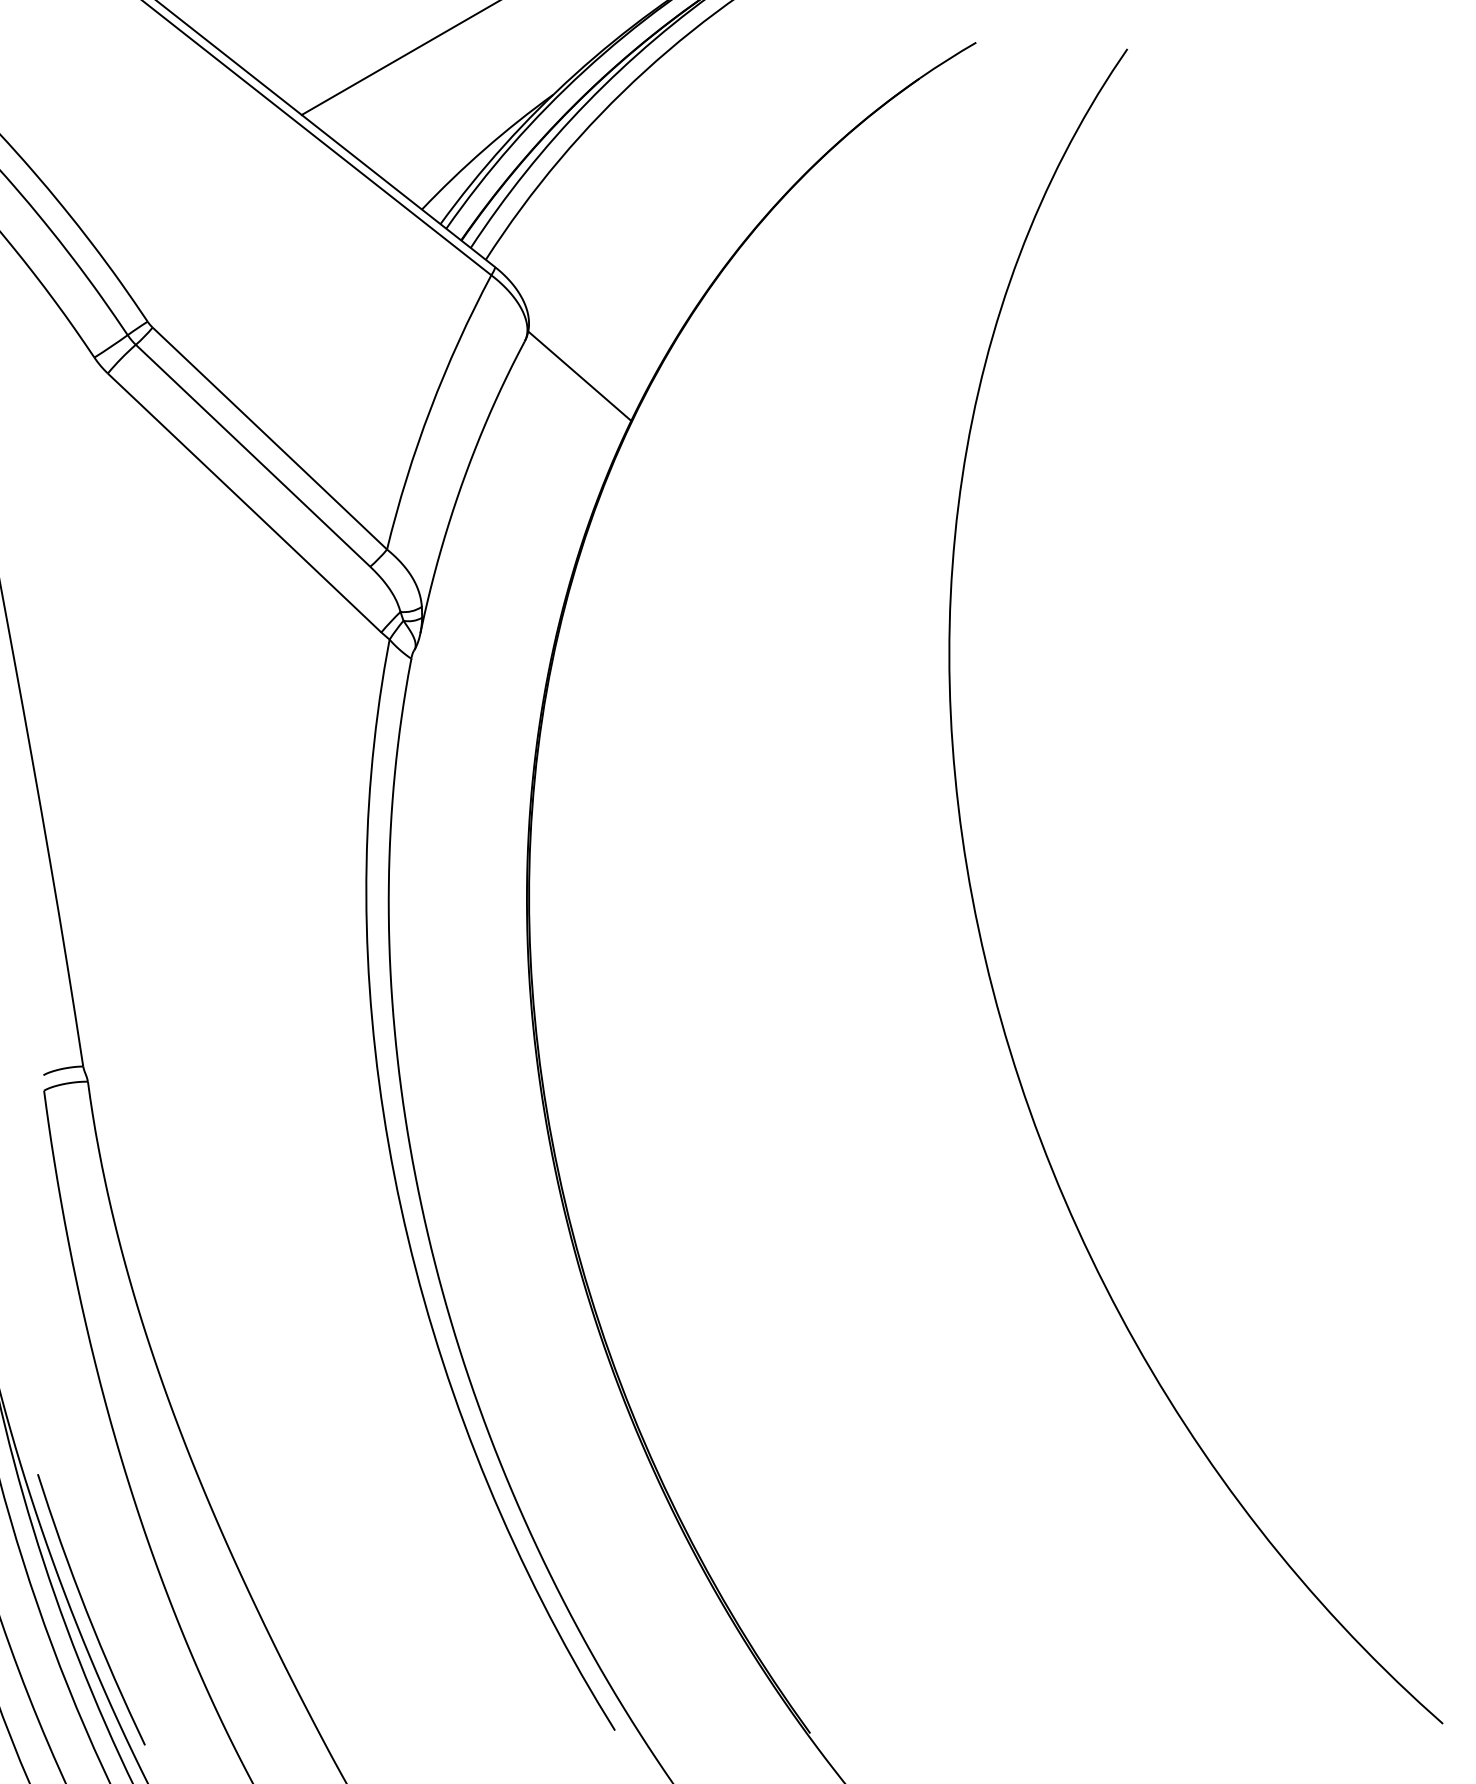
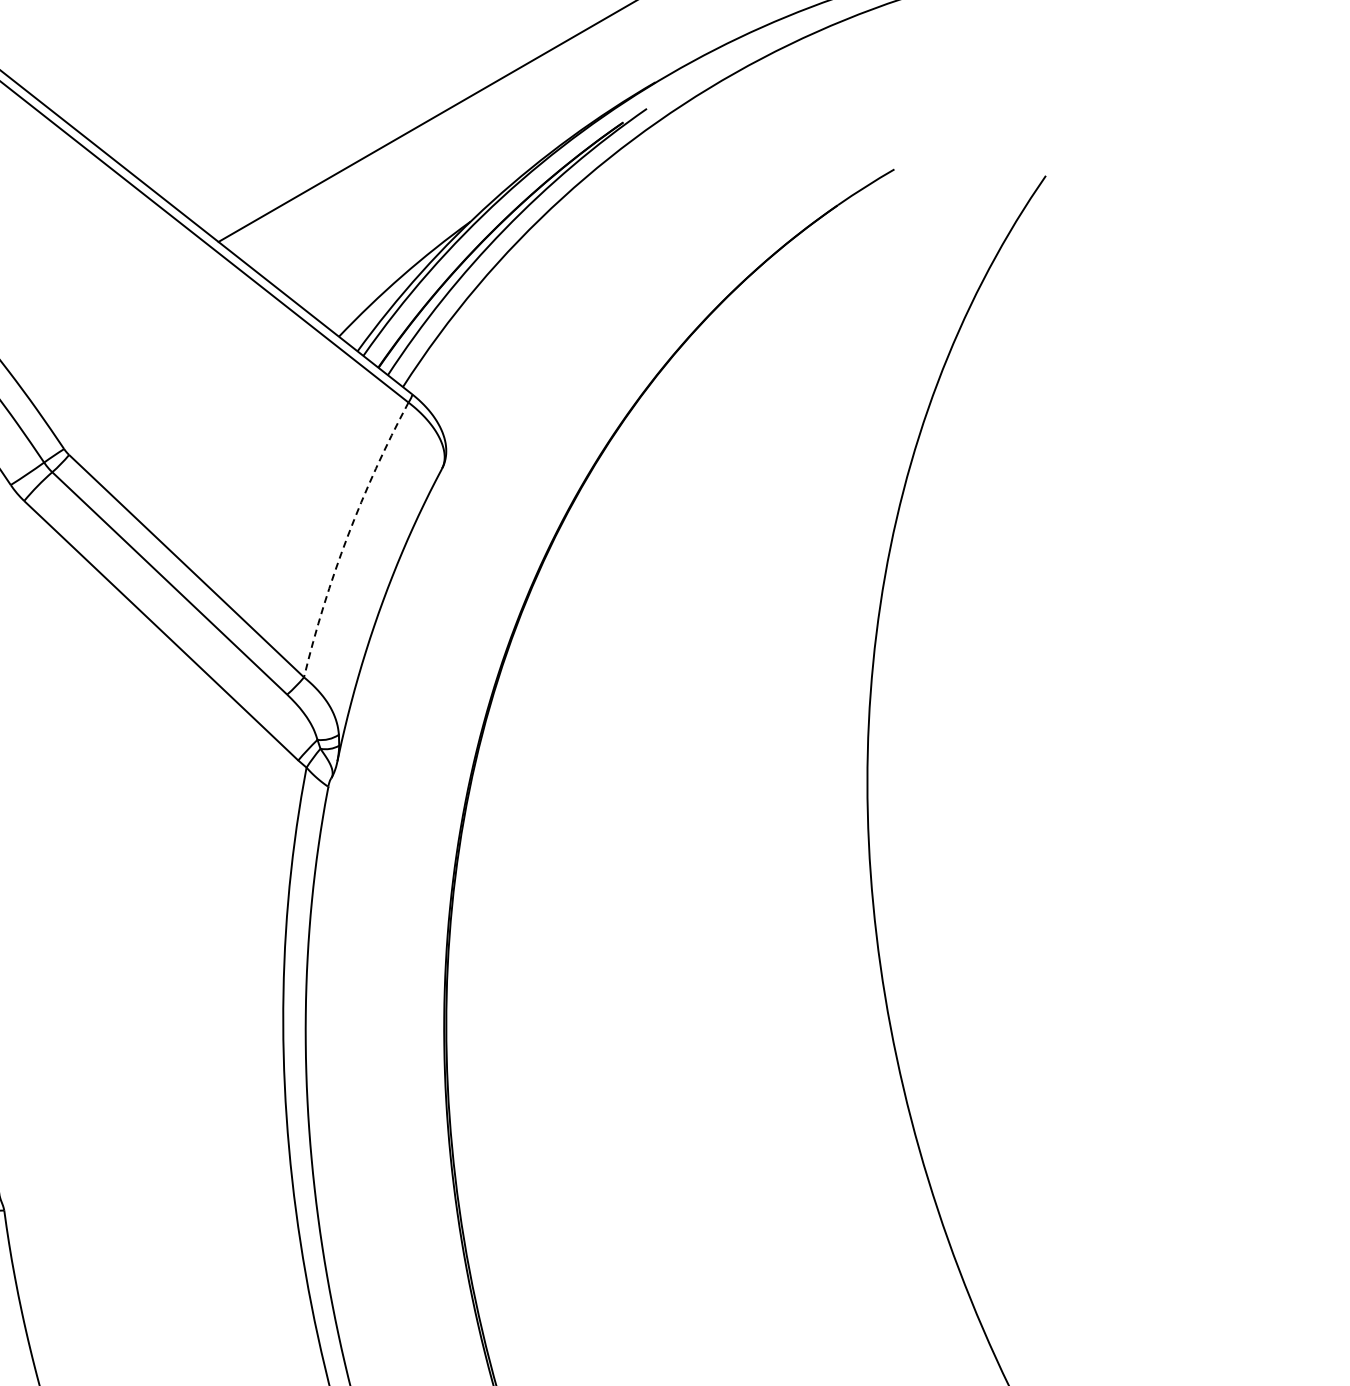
line: (579, 375) -> (496, 502), removed
arc: (430, 409) -> (347, 537), solid -> dashed

